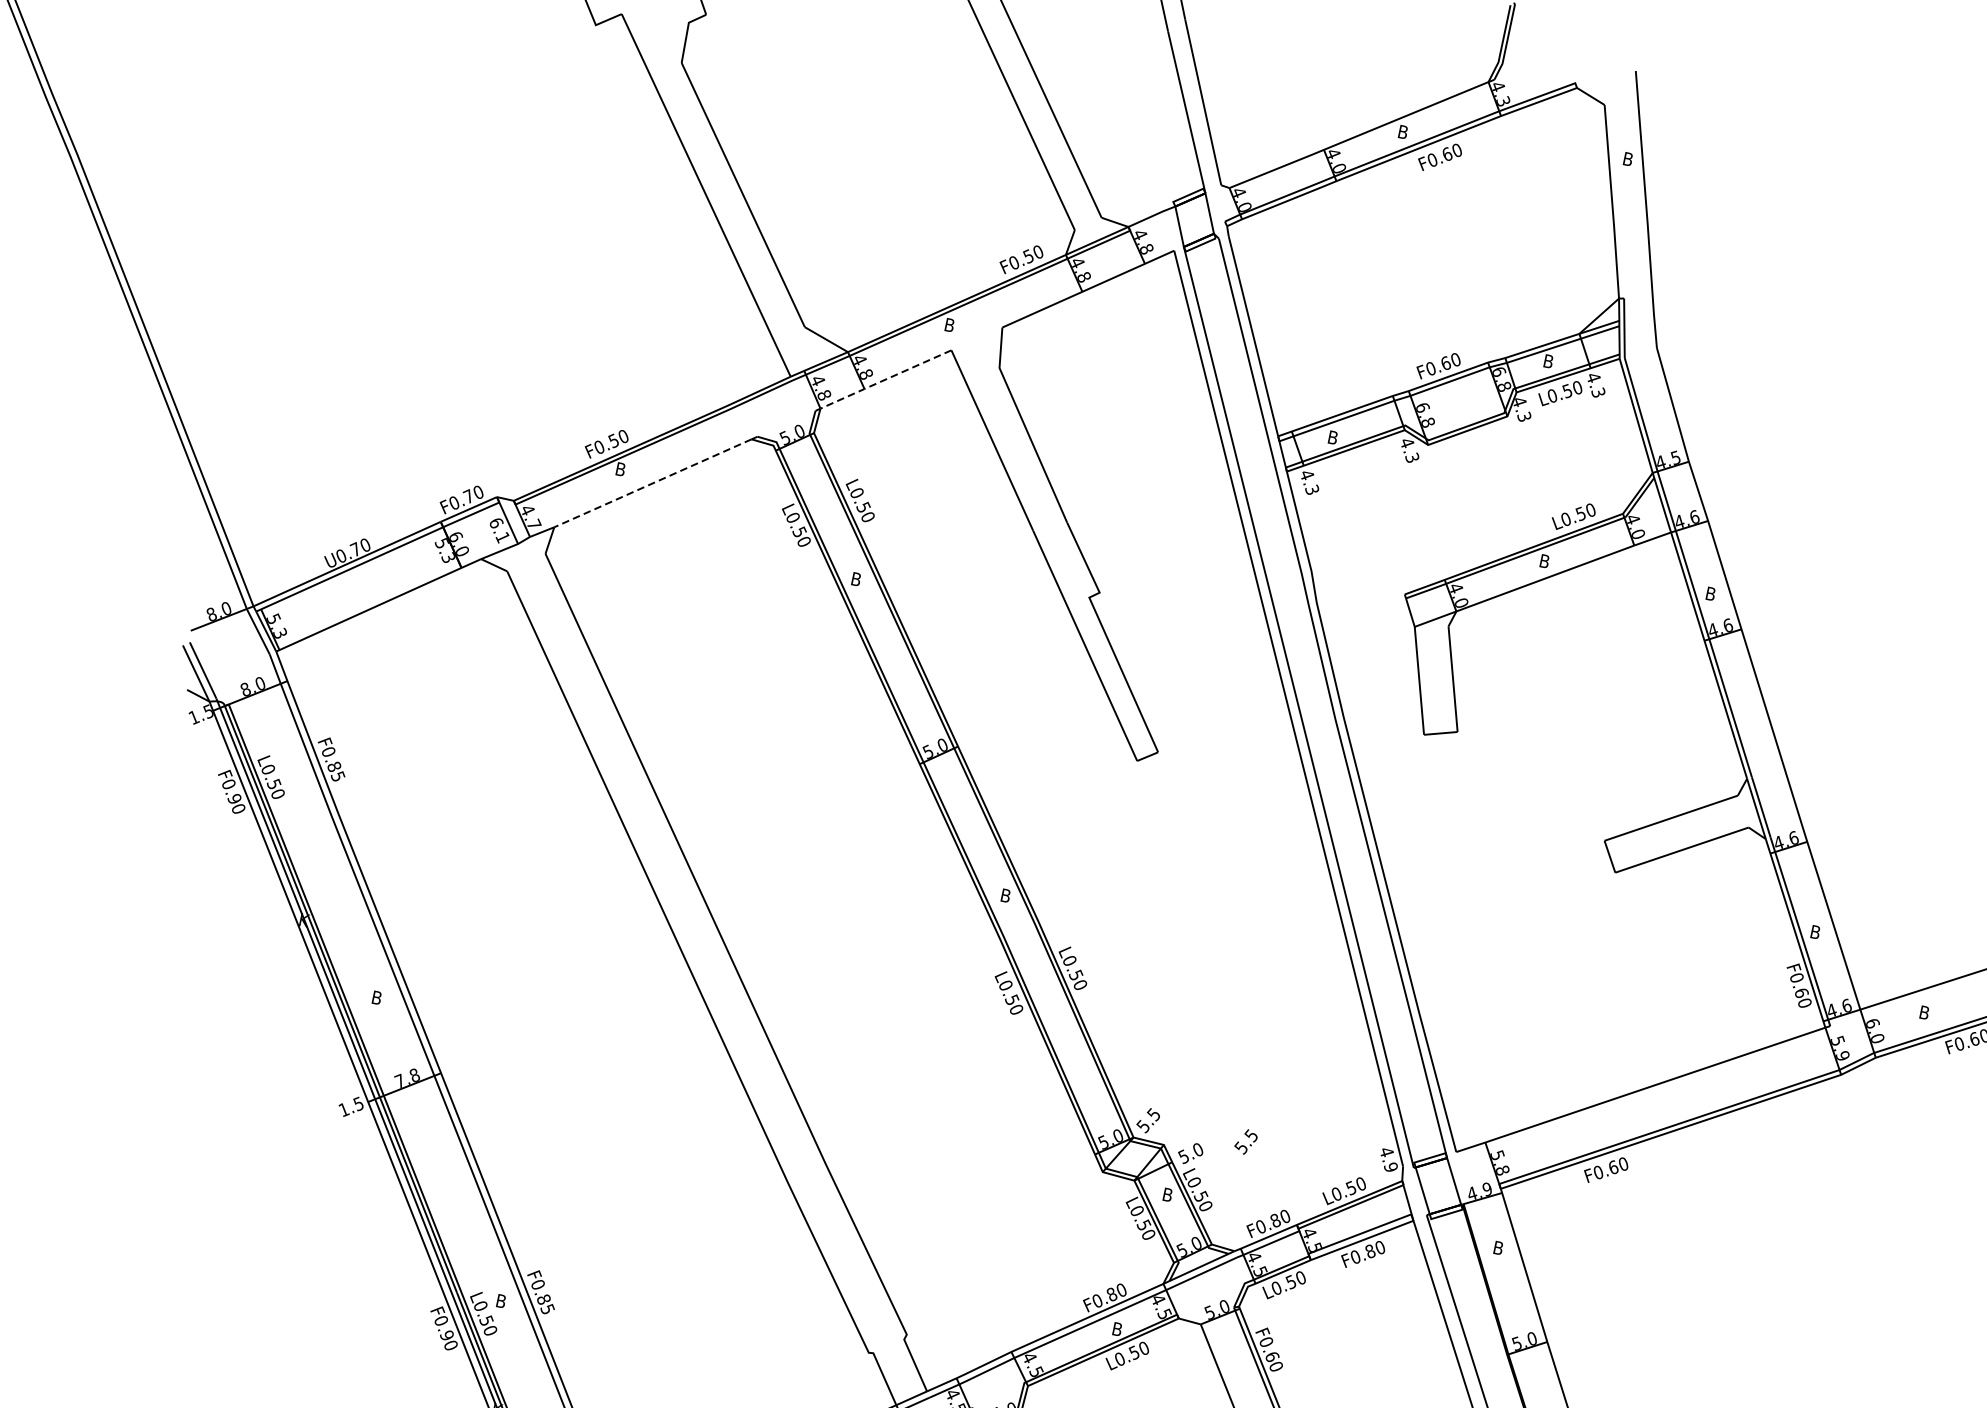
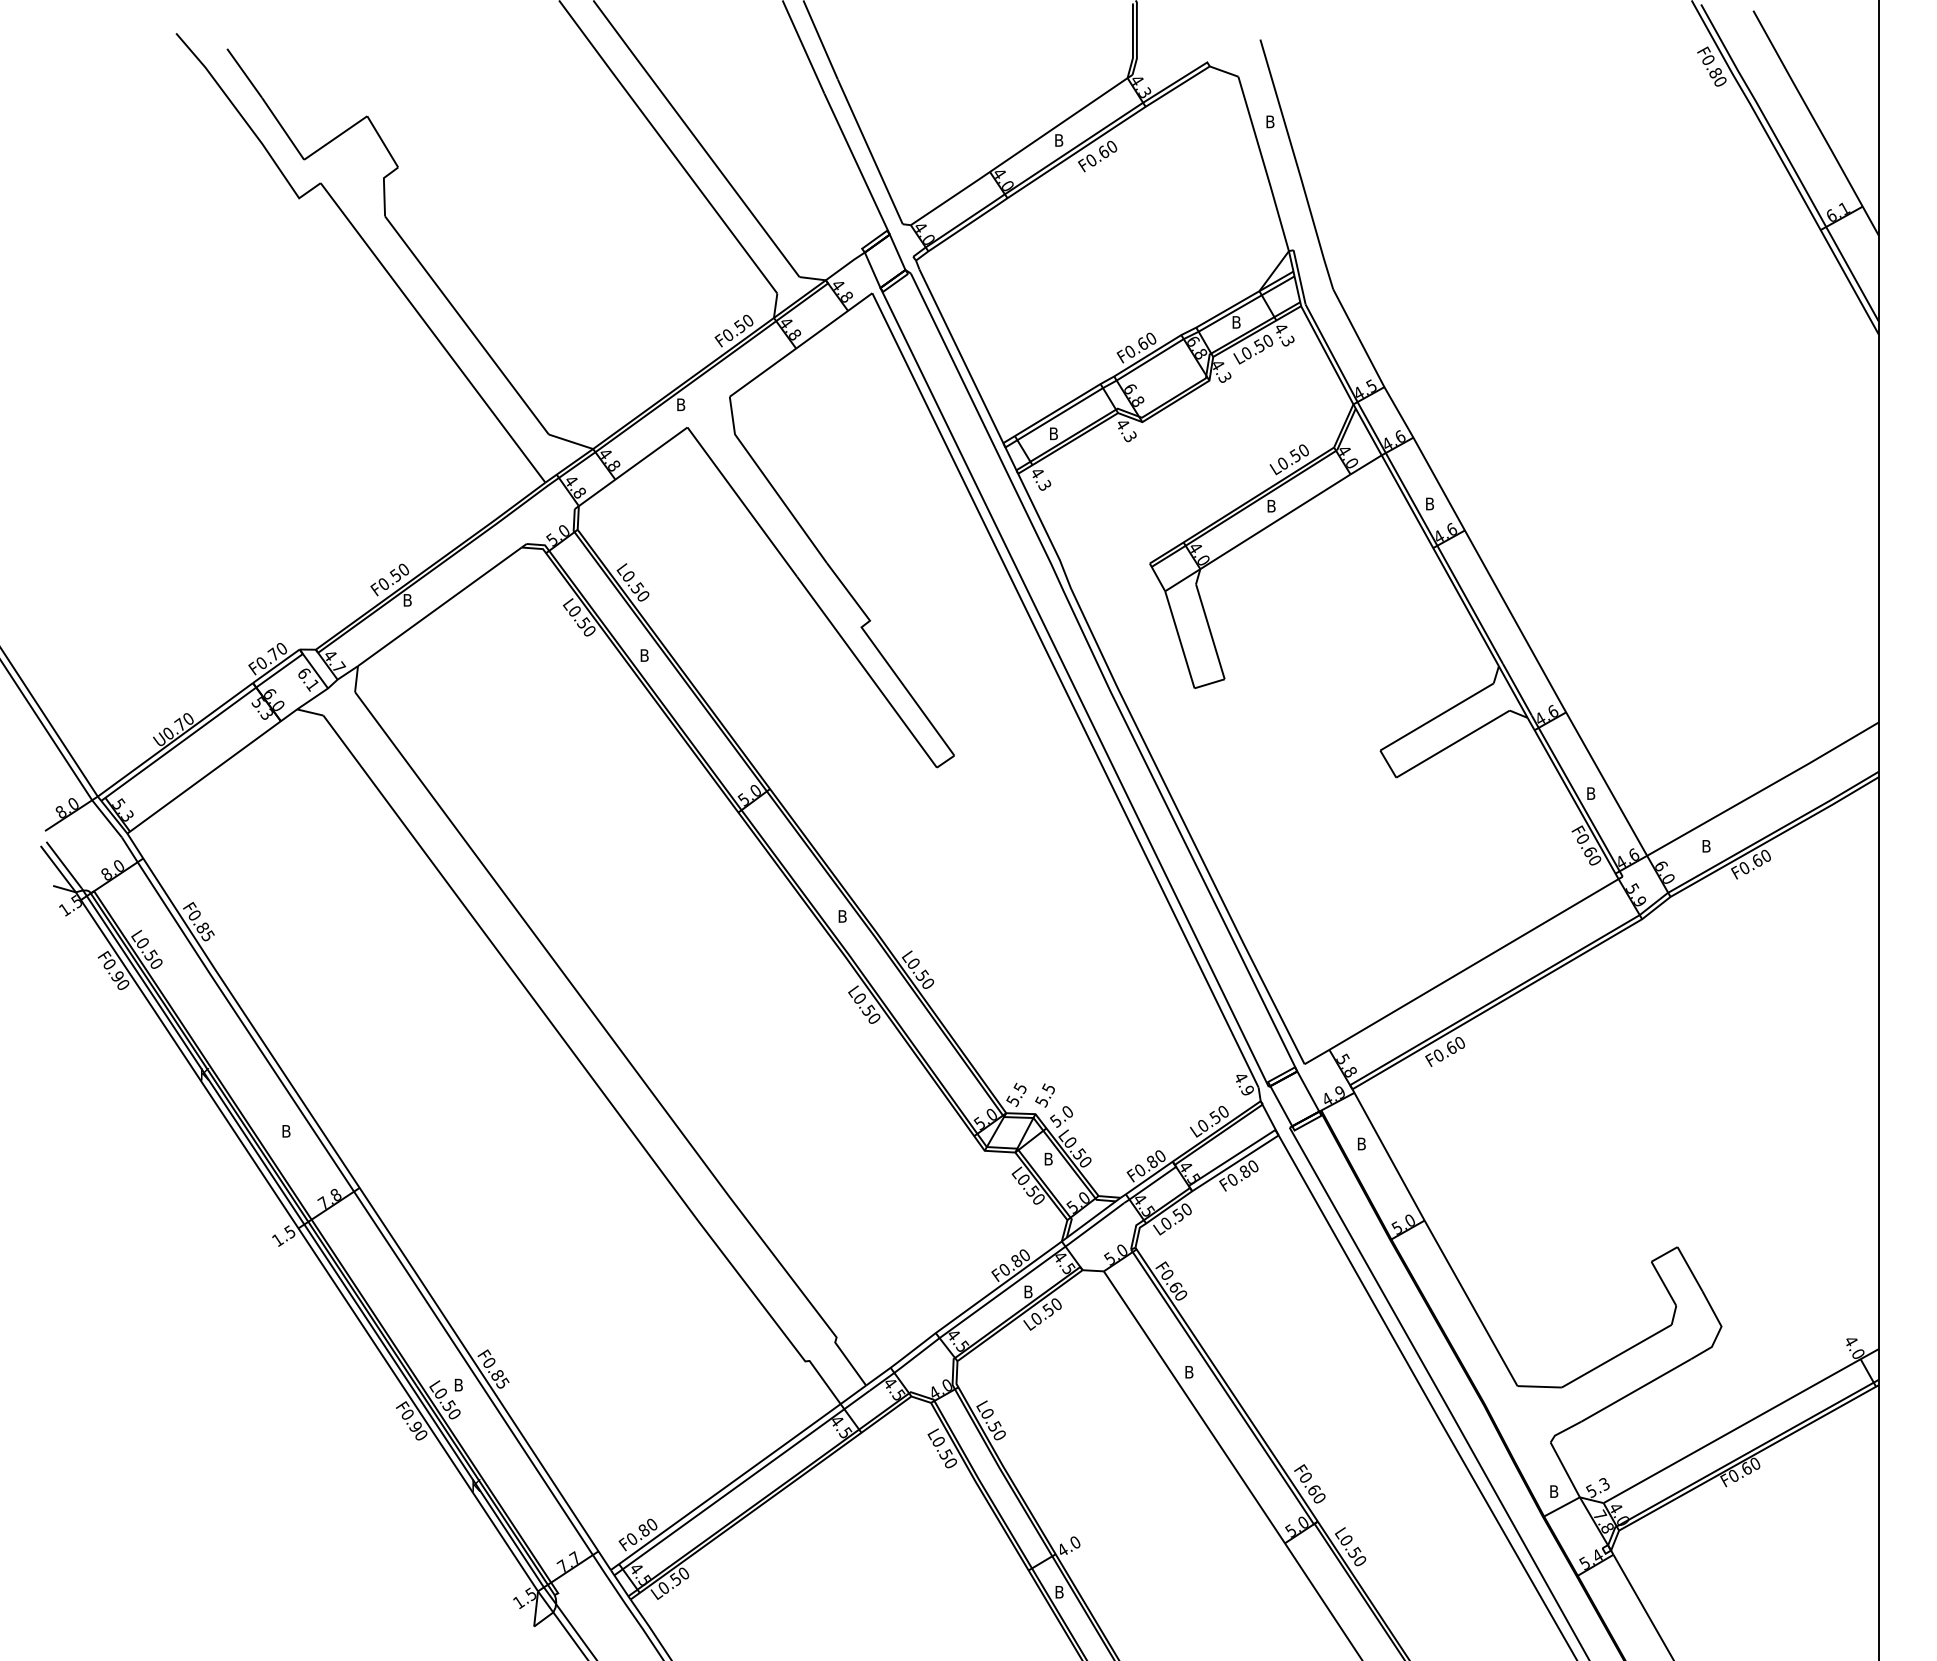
line: (885, 380) -> (632, 467), dashed -> solid
line: (652, 483) -> (439, 607), dashed -> solid
text: (1245, 1141) -> (1044, 1095), moved

